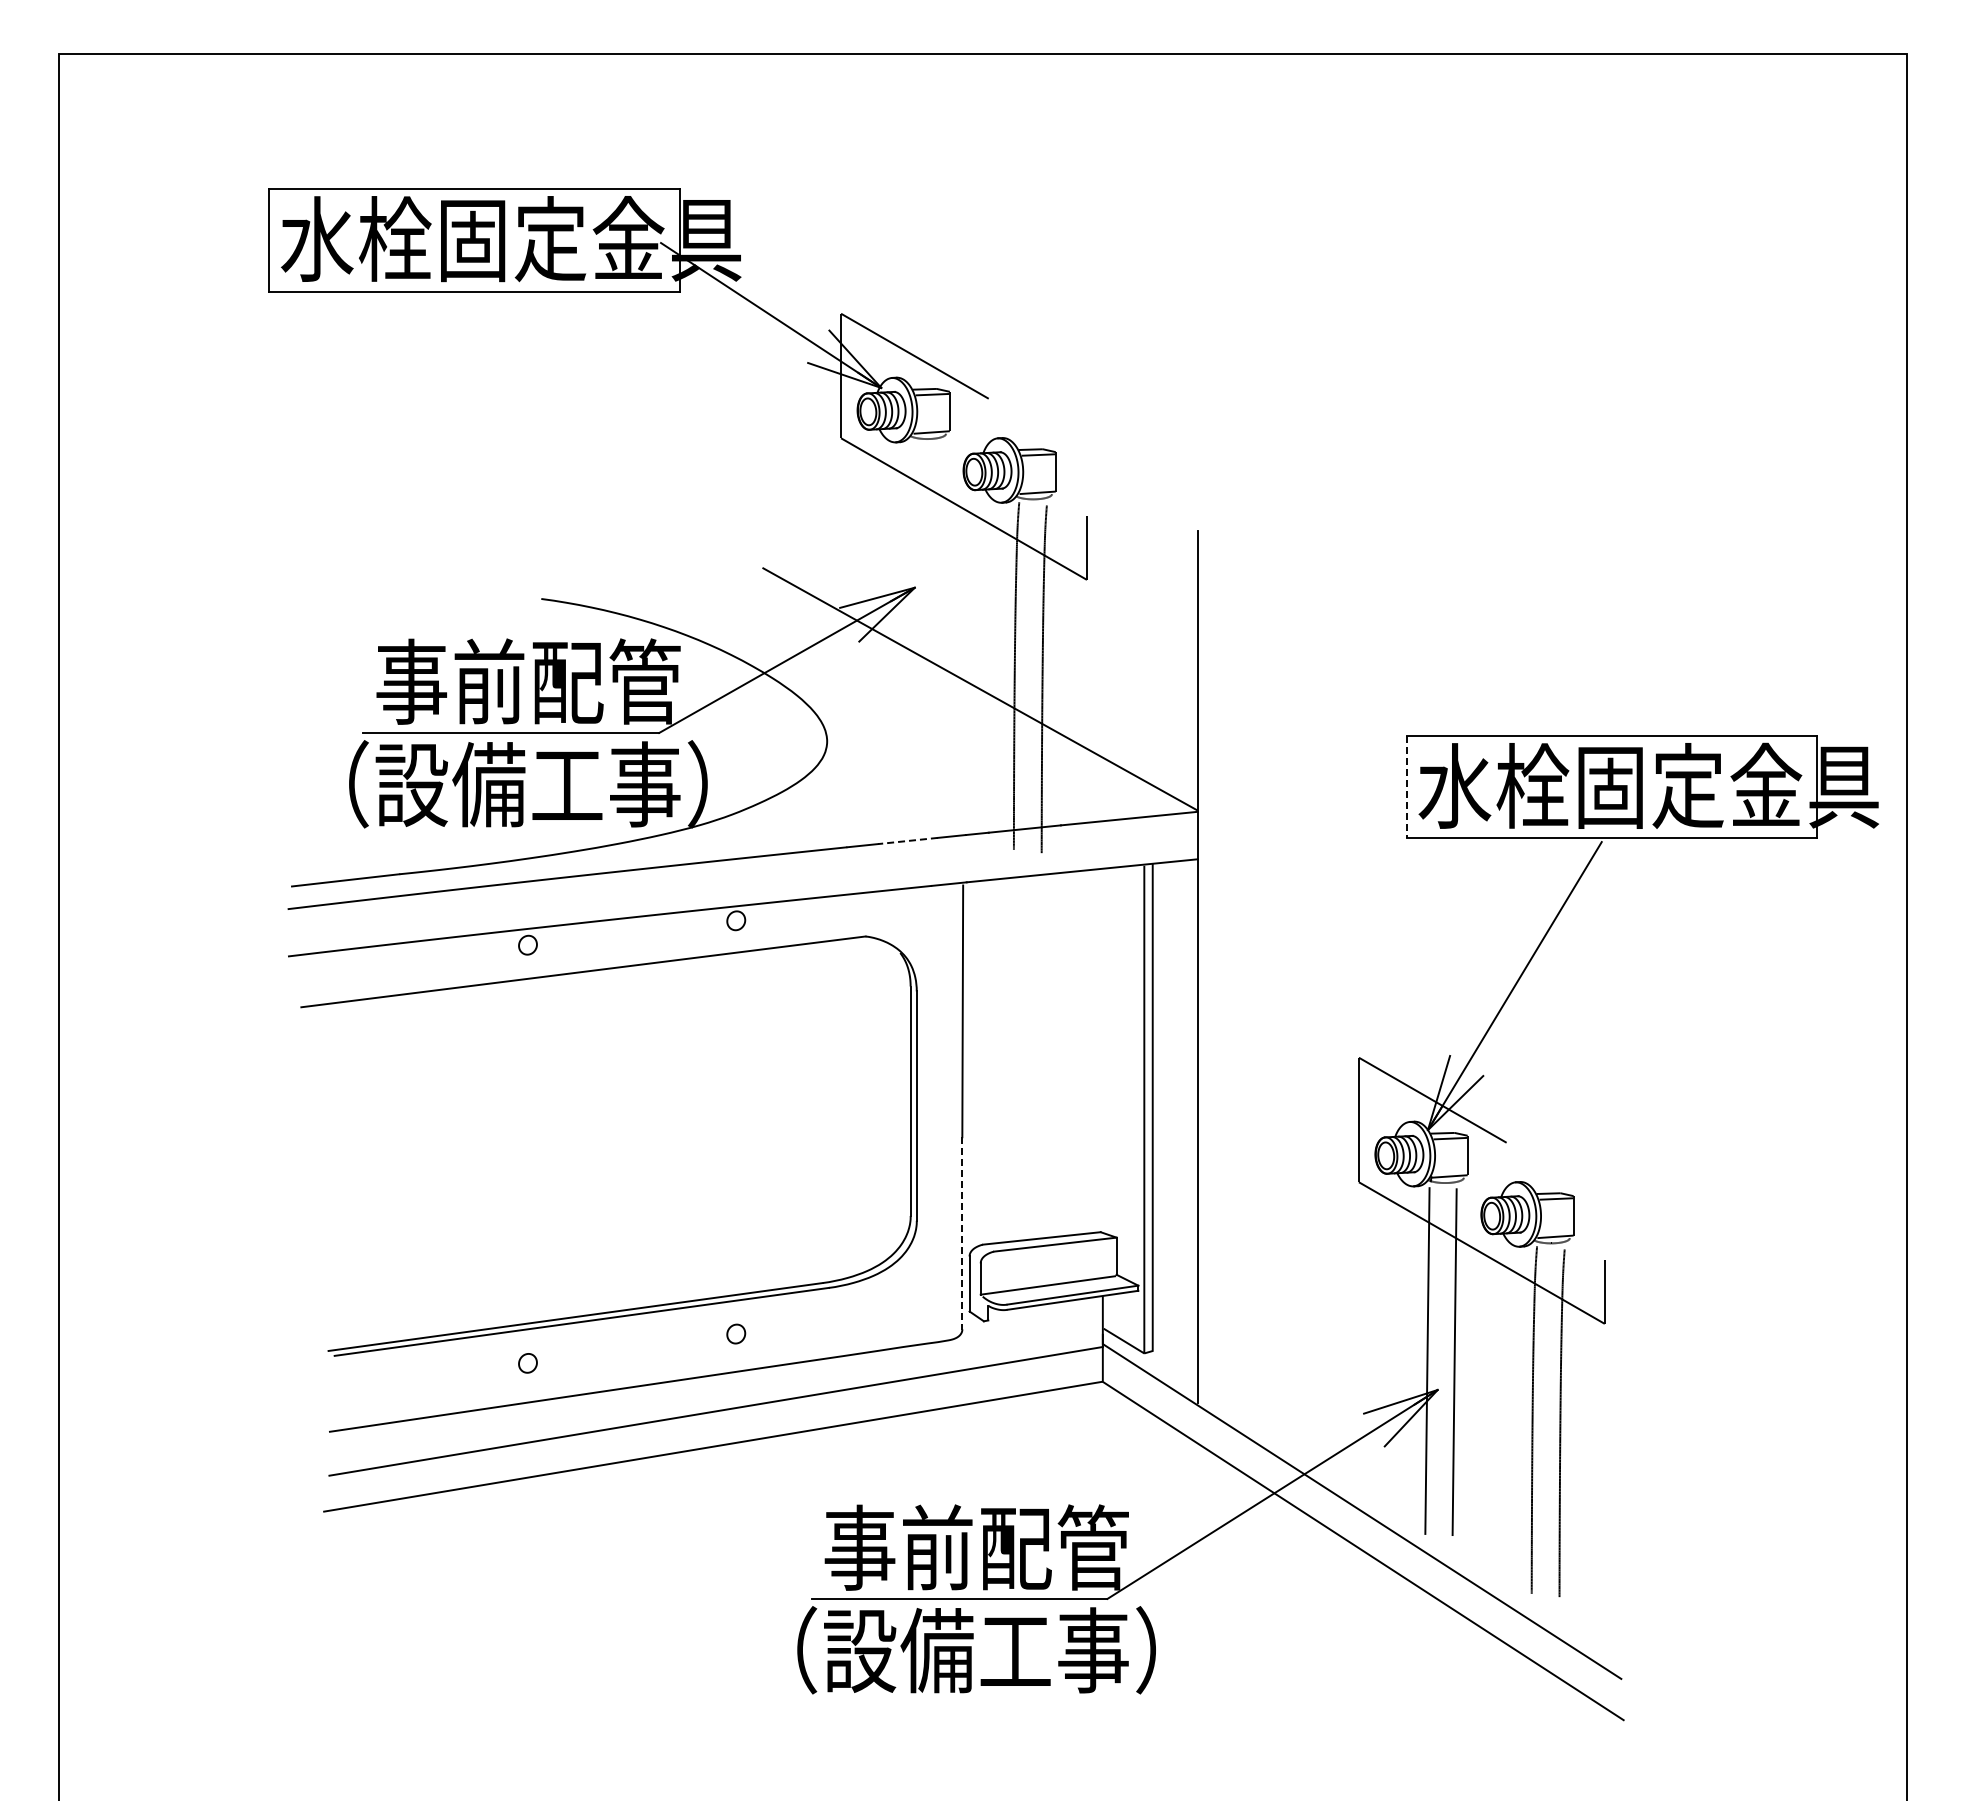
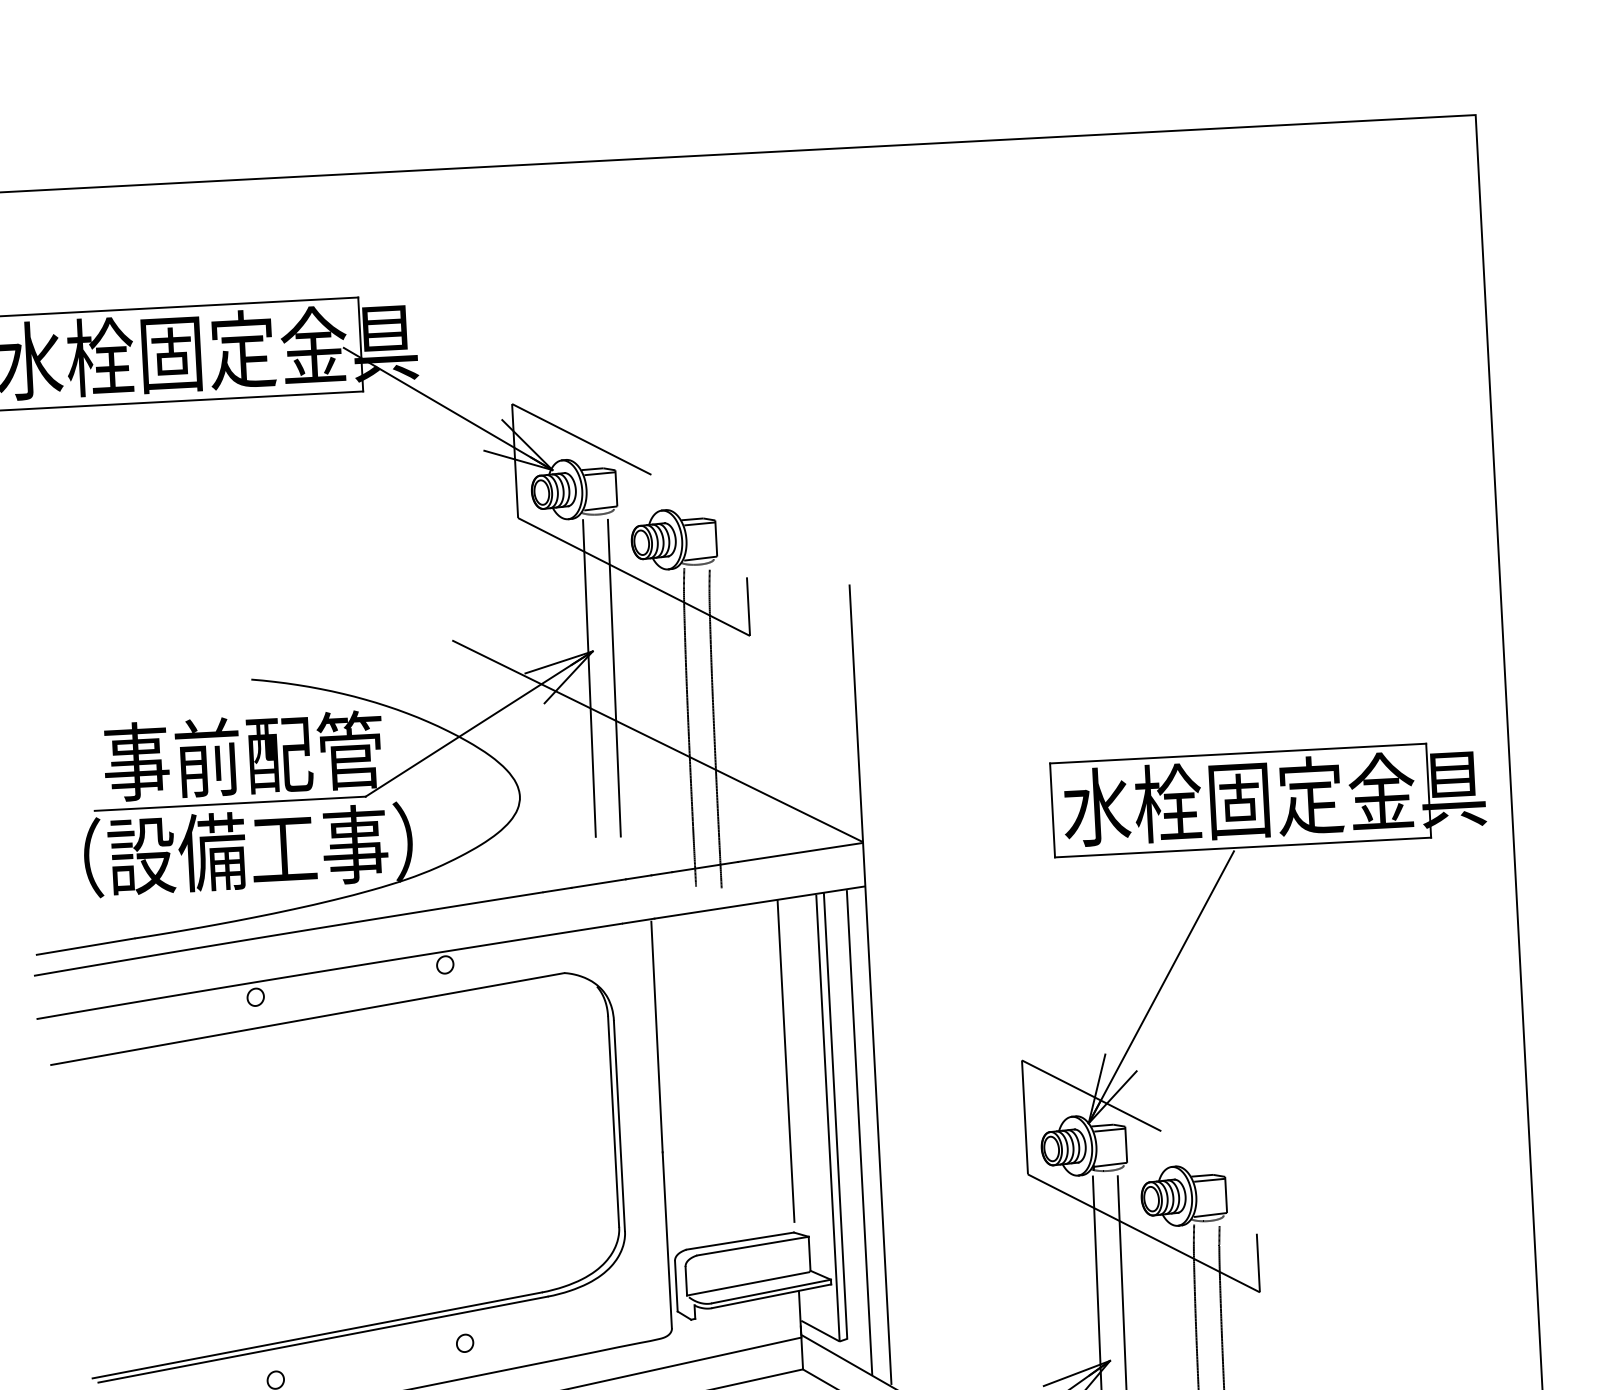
line: (909, 621) -> (589, 682), added
line: (936, 627) -> (614, 686), added
line: (1406, 787) -> (1052, 810), dashed -> solid
line: (907, 841) -> (598, 884), dashed -> solid
line: (1101, 1044) -> (785, 1060), added
line: (1177, 1127) -> (859, 1133), added
line: (962, 1233) -> (667, 1240), dashed -> solid

